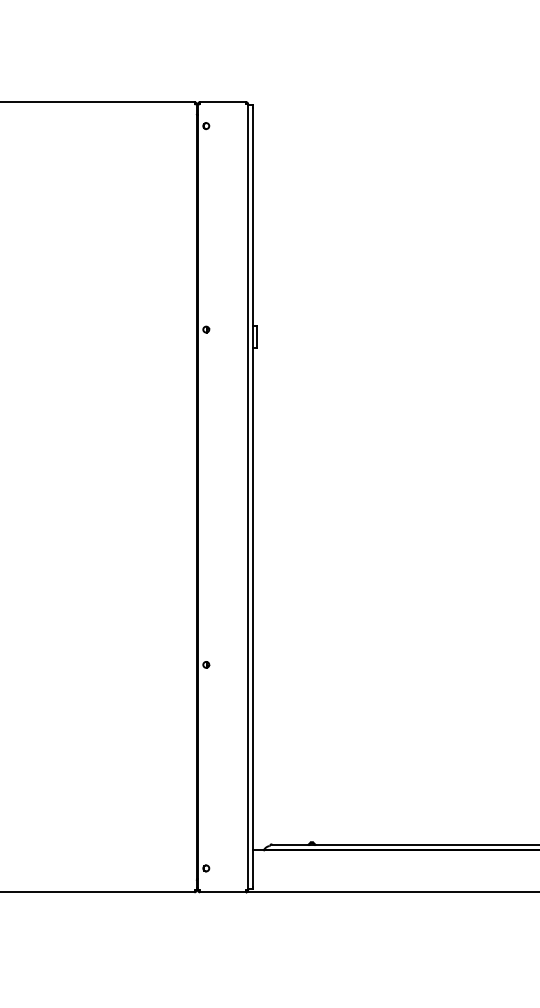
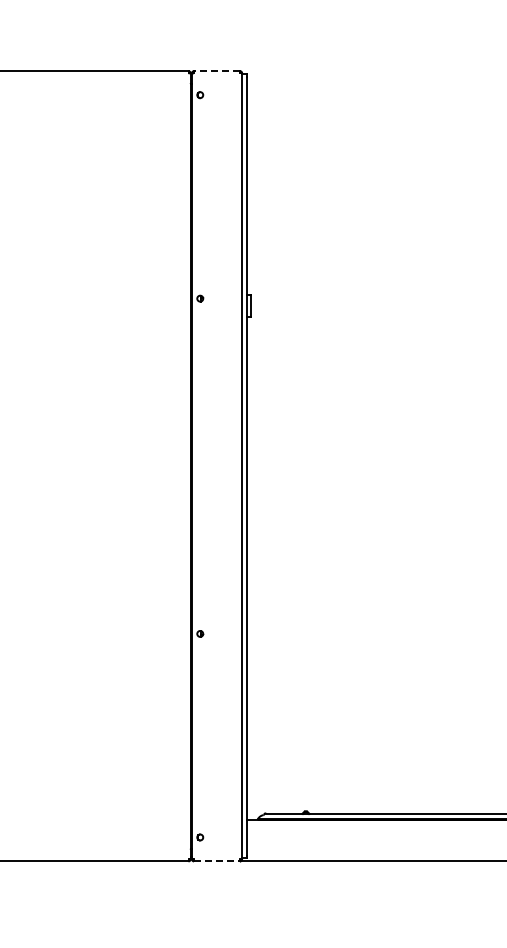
line: (223, 102) -> (217, 71), solid -> dashed
line: (223, 892) -> (217, 861), solid -> dashed

